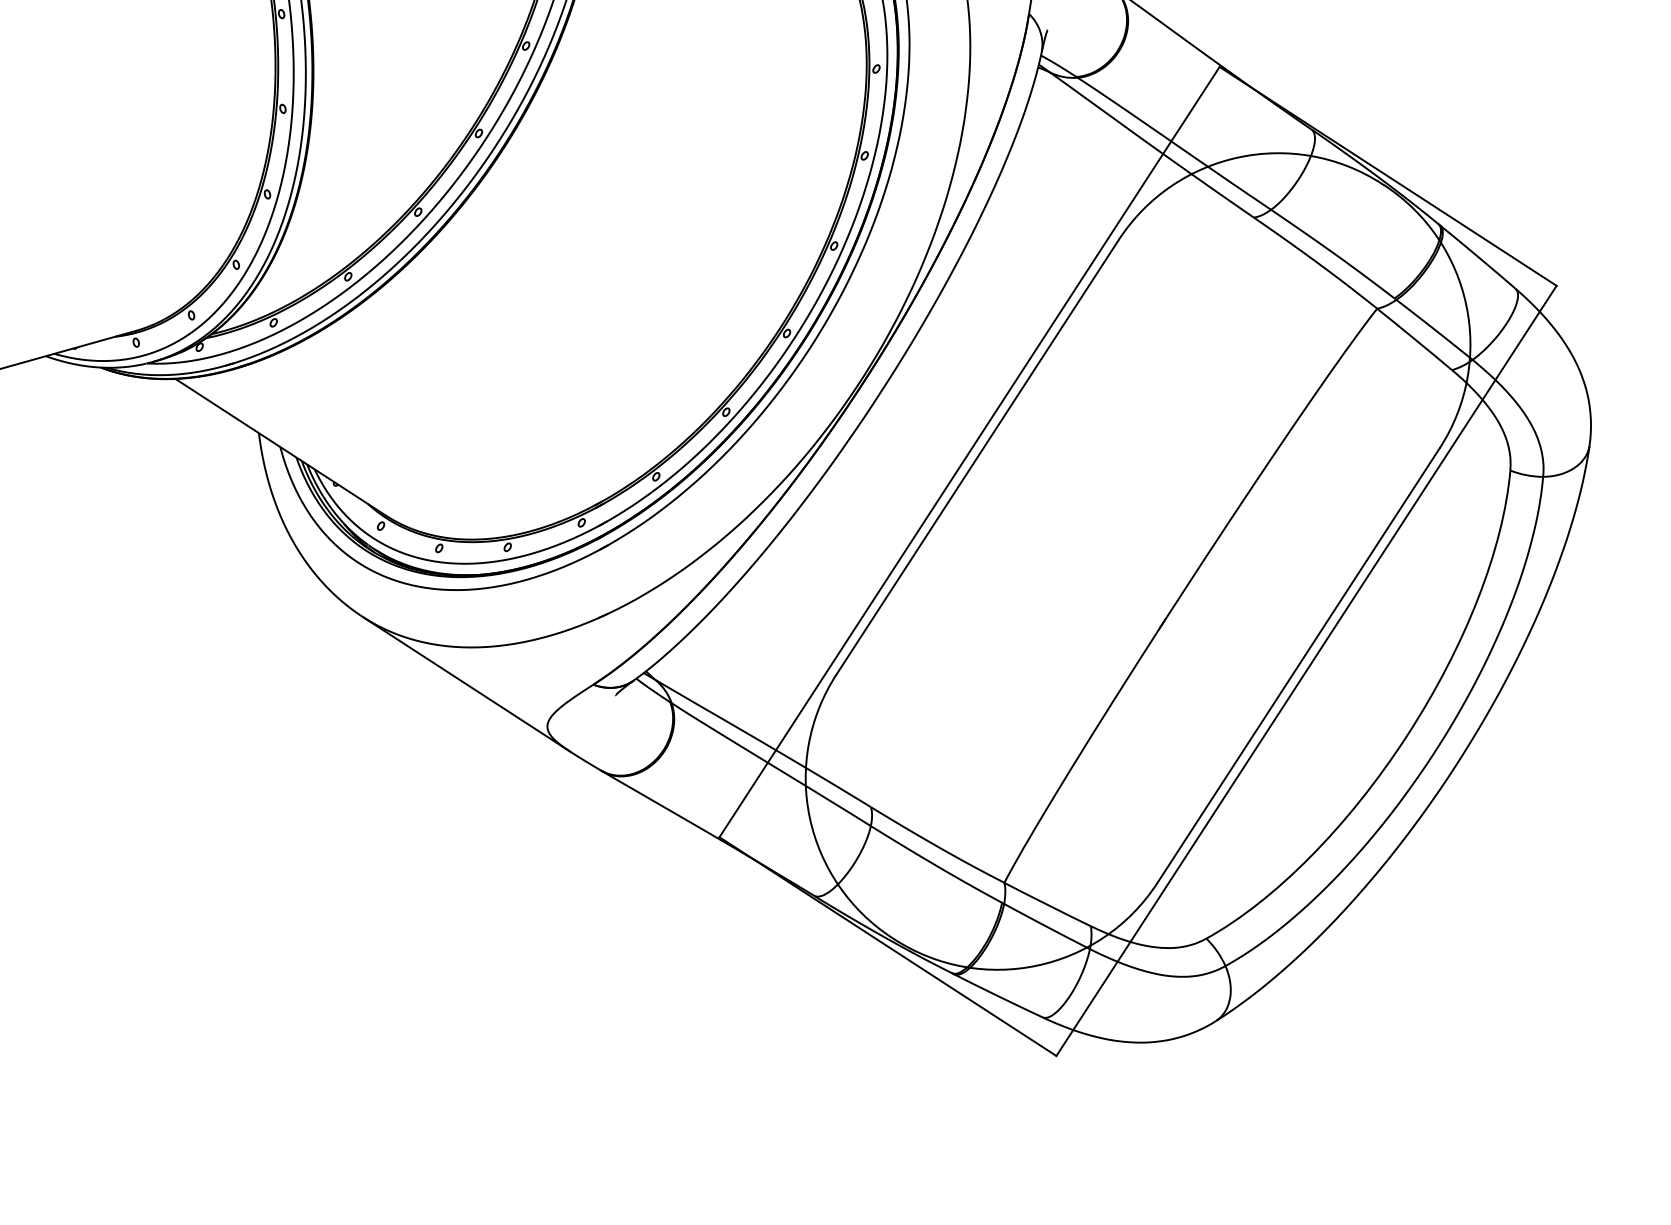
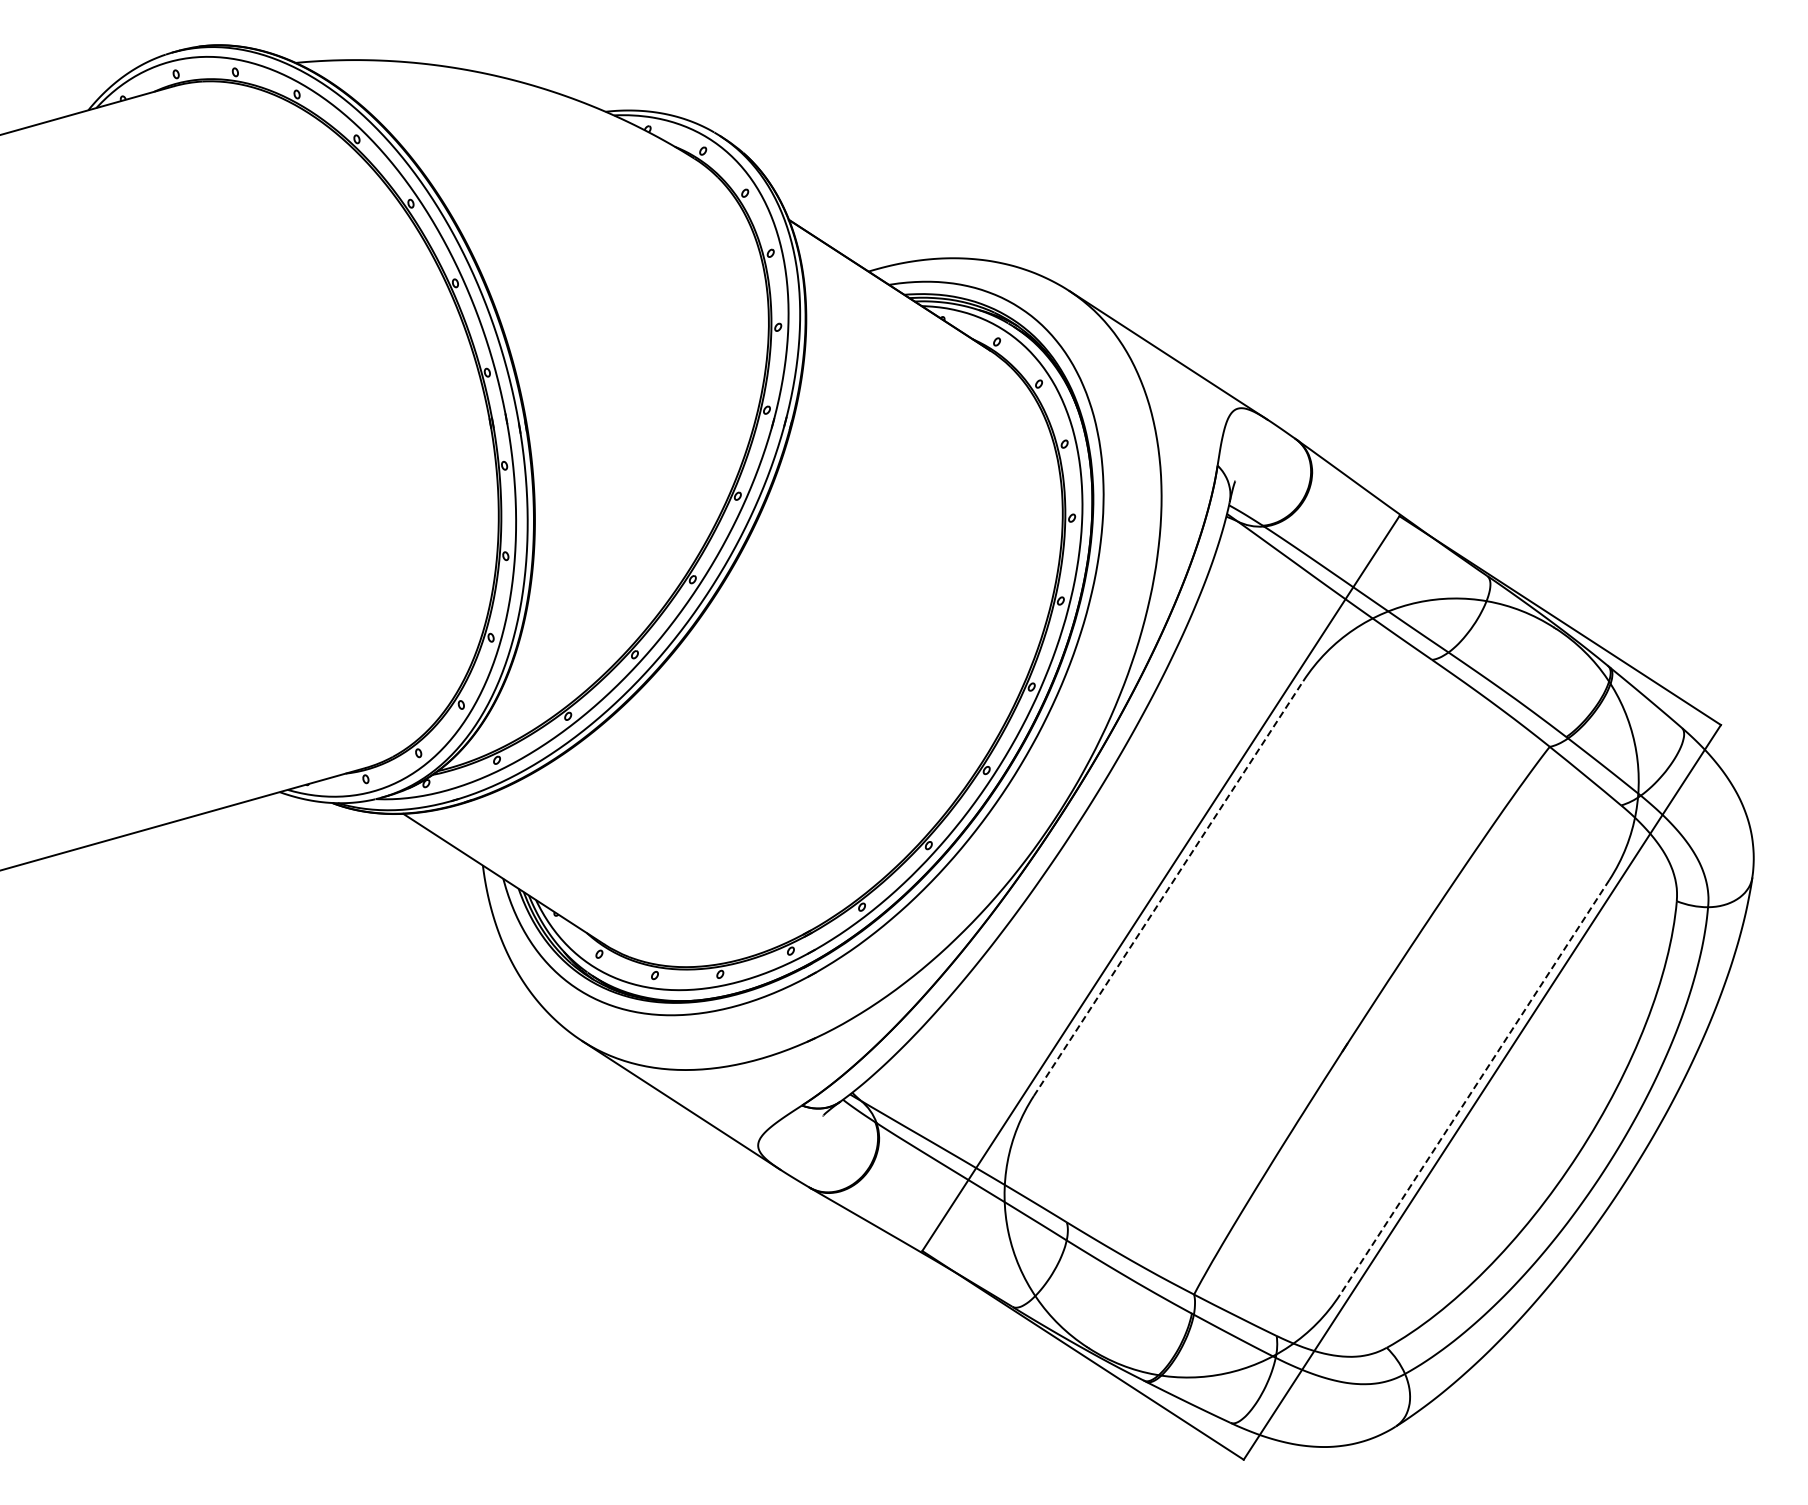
line: (977, 457) -> (1168, 888), solid -> dashed
line: (1298, 665) -> (1474, 1087), solid -> dashed

